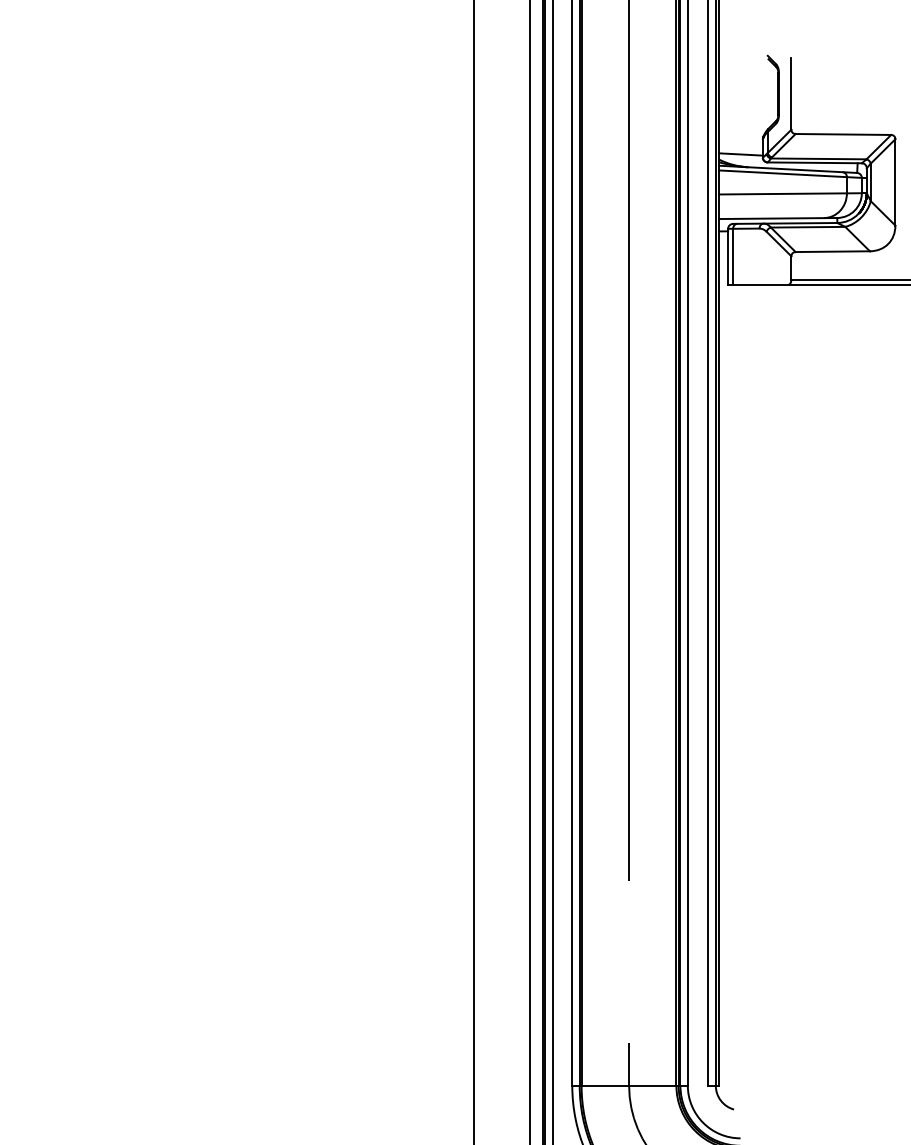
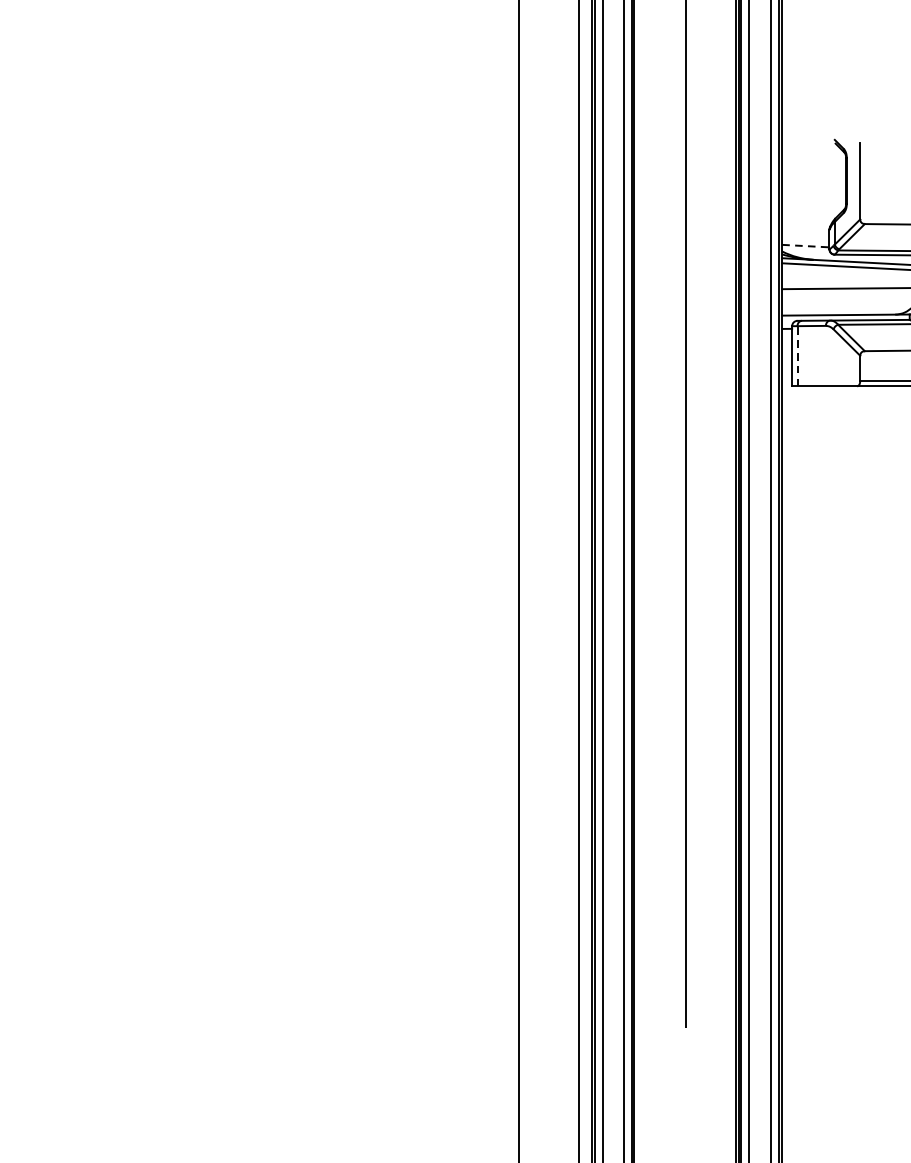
line: (740, 154) -> (805, 246), solid -> dashed
line: (733, 256) -> (797, 355), solid -> dashed

